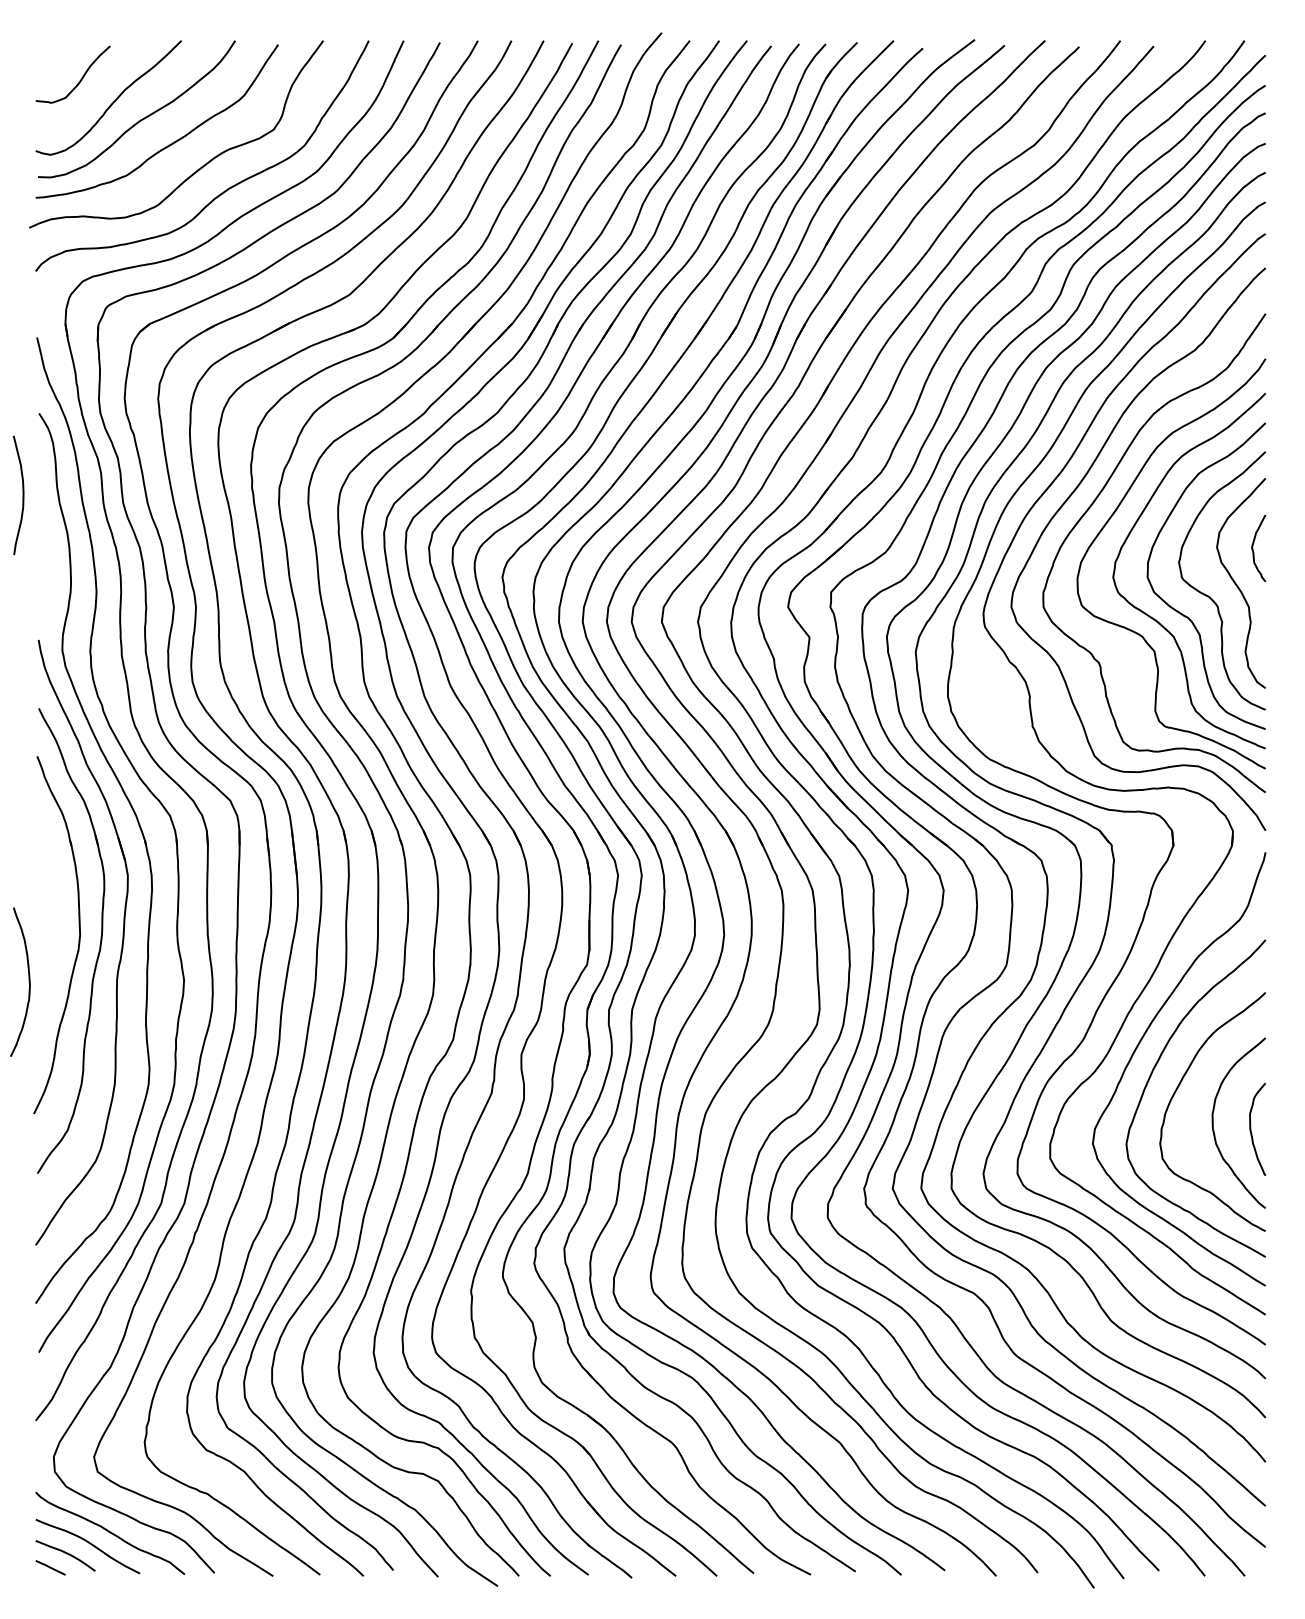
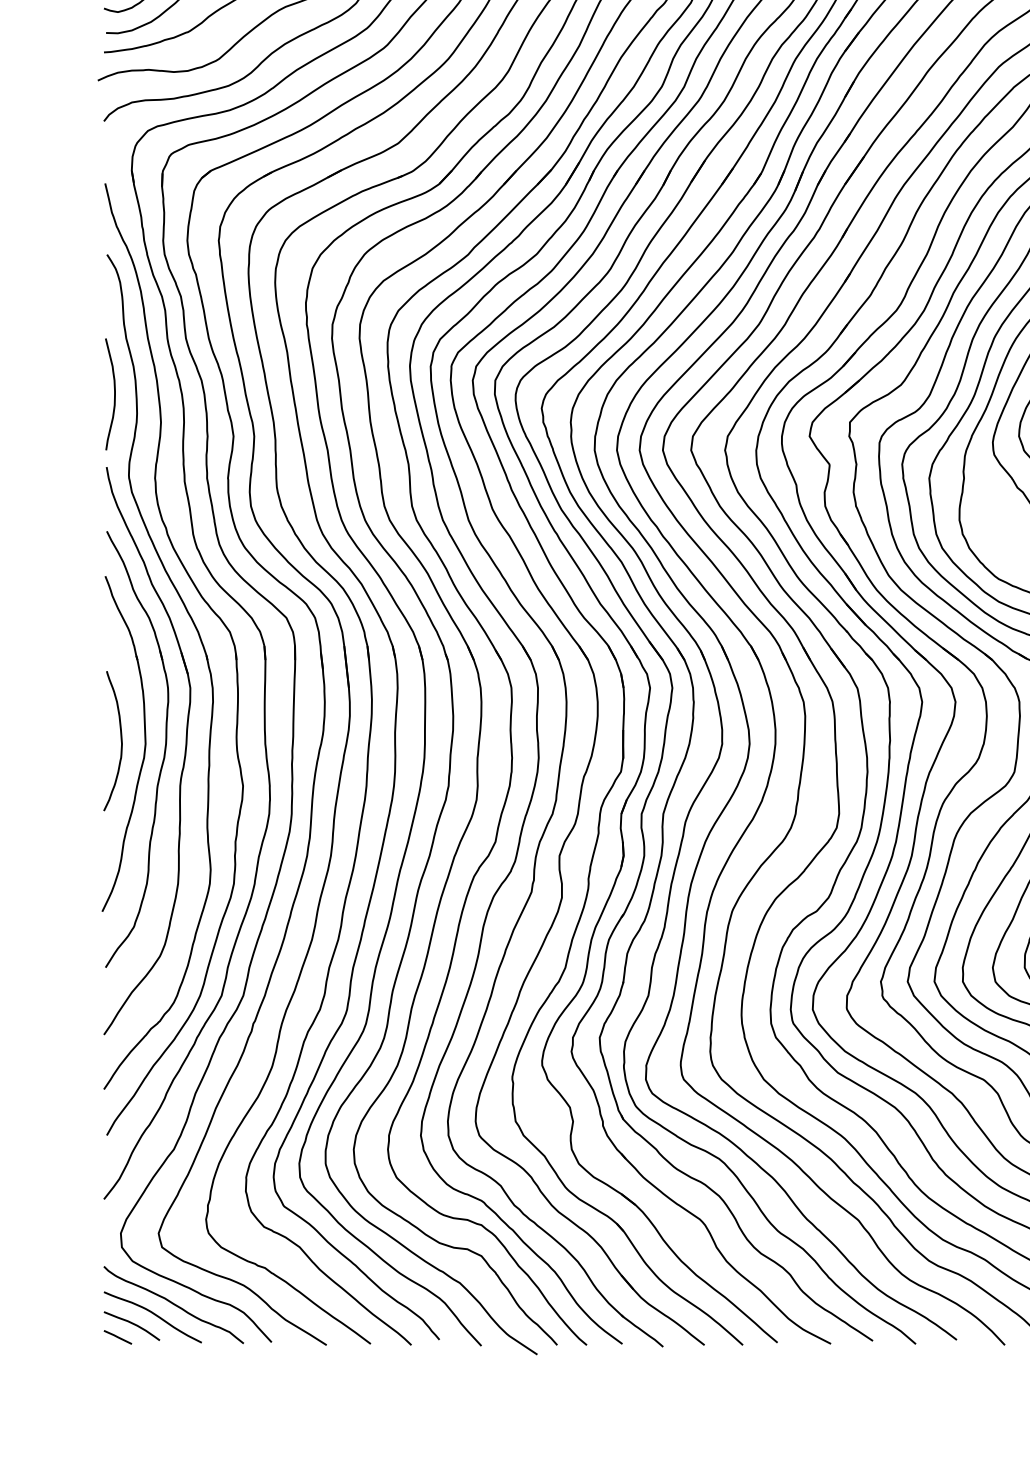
curve: (22, 495) -> (114, 394), moved
curve: (28, 981) -> (120, 740), moved

